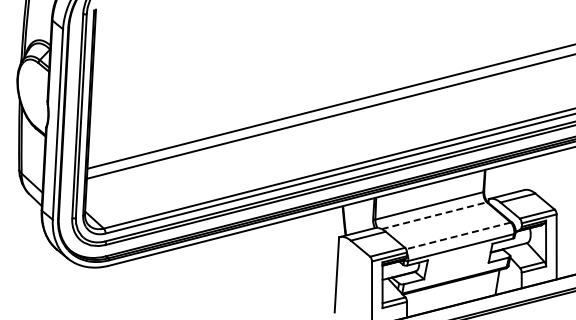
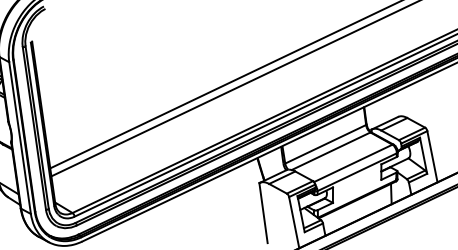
line: (434, 215) -> (331, 151), dashed -> solid
line: (458, 235) -> (353, 163), dashed -> solid

